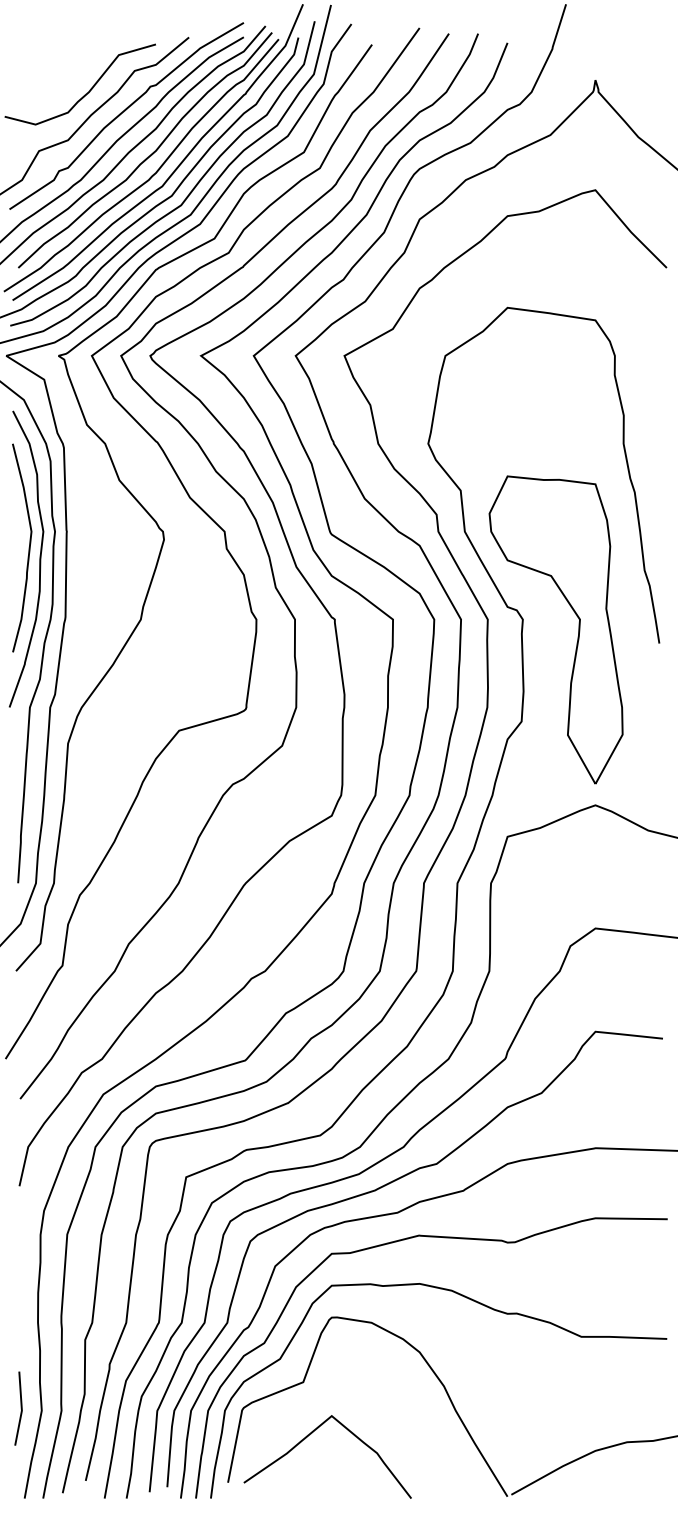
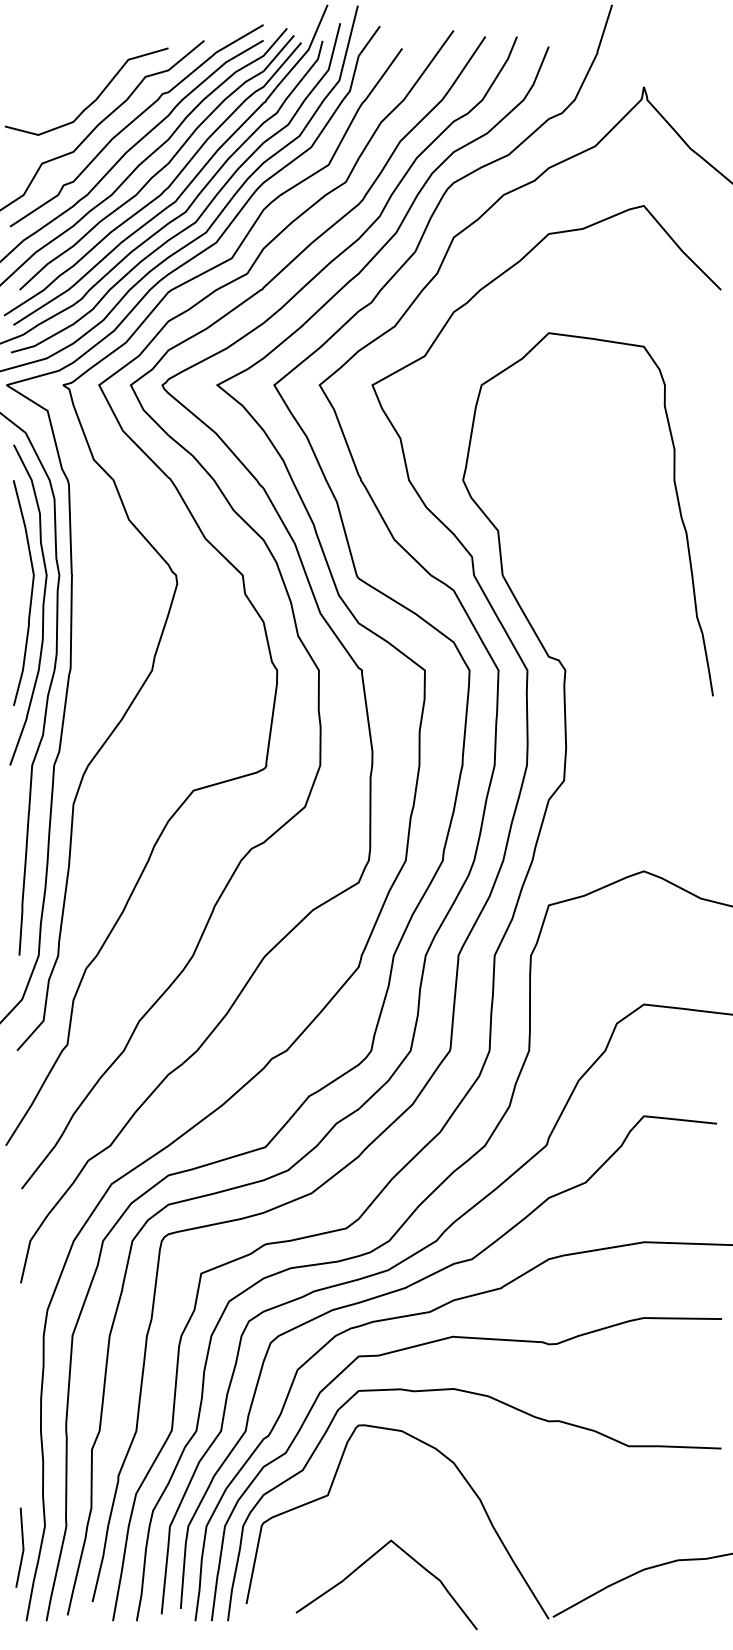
part: (578, 629) -> (625, 681), removed
line: (20, 1408) -> (21, 1547), moved
curve: (311, 1434) -> (369, 1560), moved

